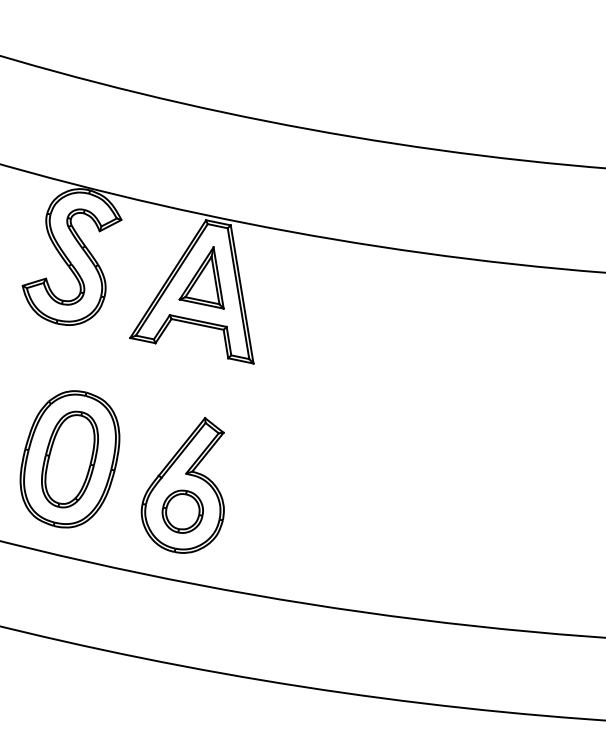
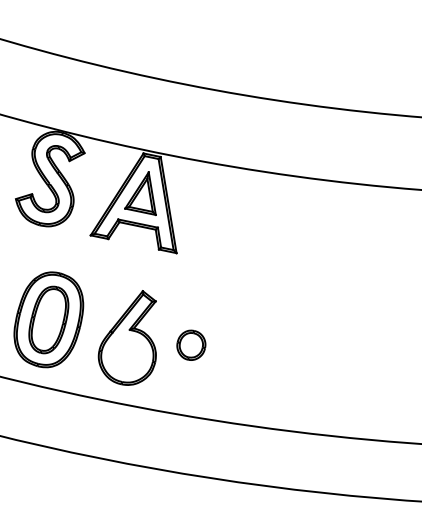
part: (183, 510) -> (191, 344), moved

